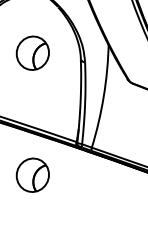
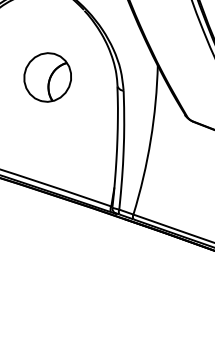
part: (32, 174) -> (47, 253), removed

